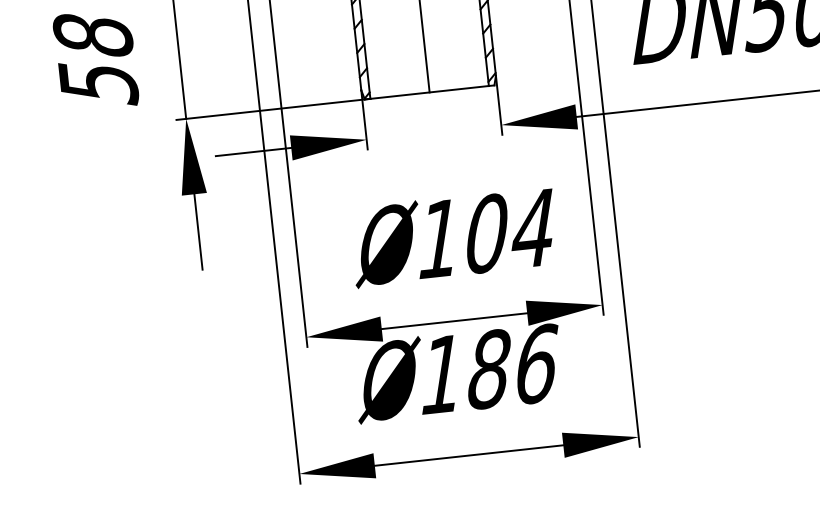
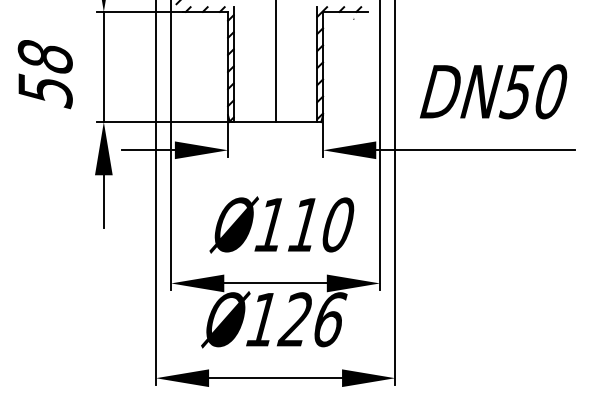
text: (510, 230) -> (321, 224), 104 -> 110
text: (486, 369) -> (294, 319), 186 -> 126

